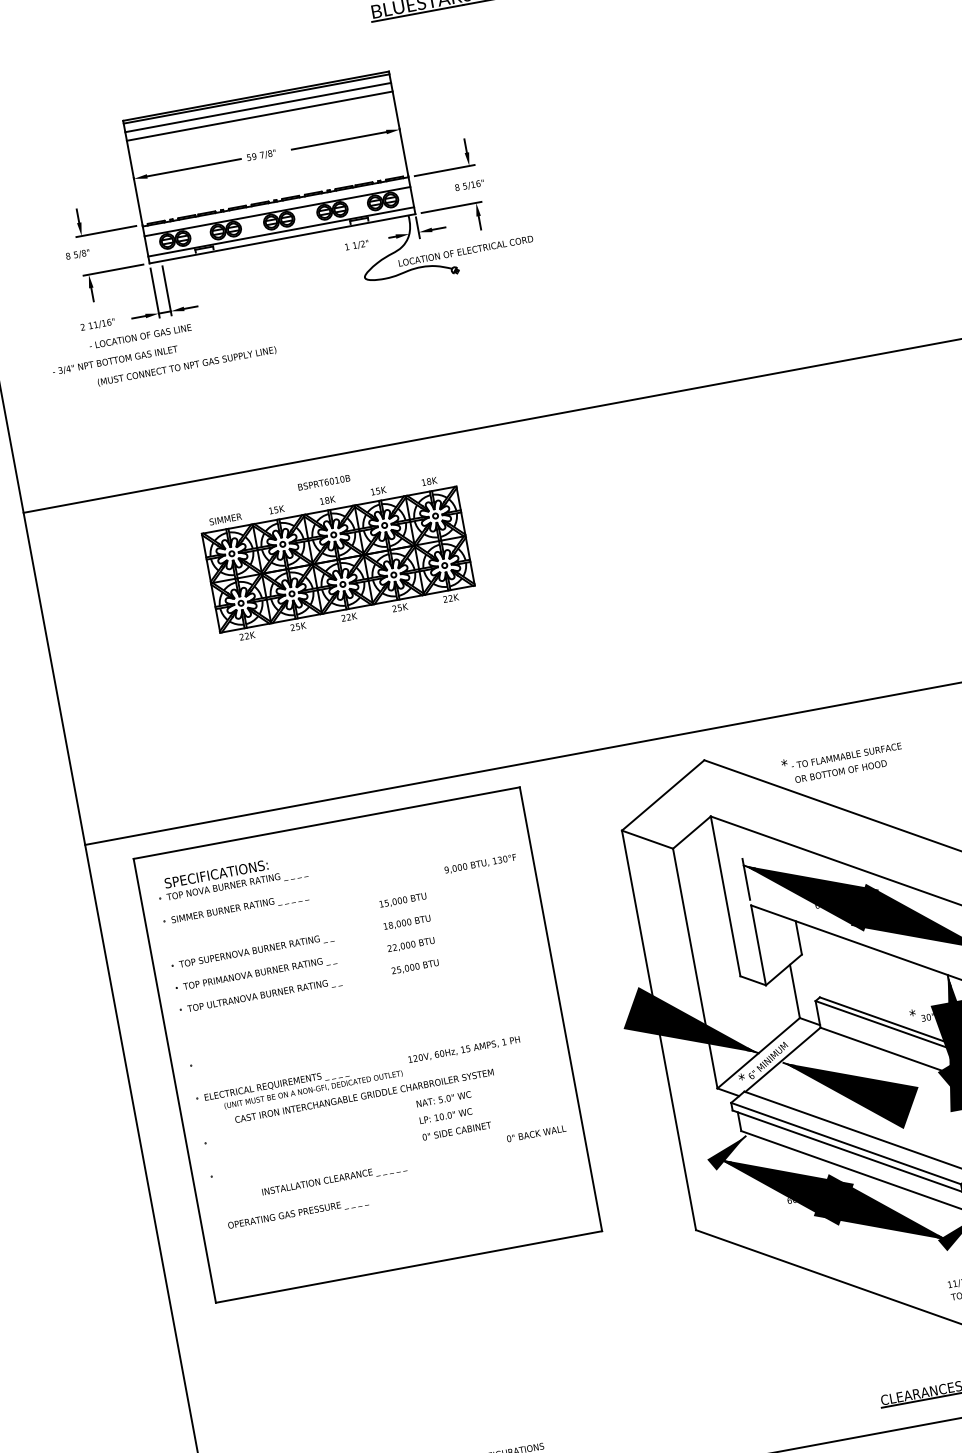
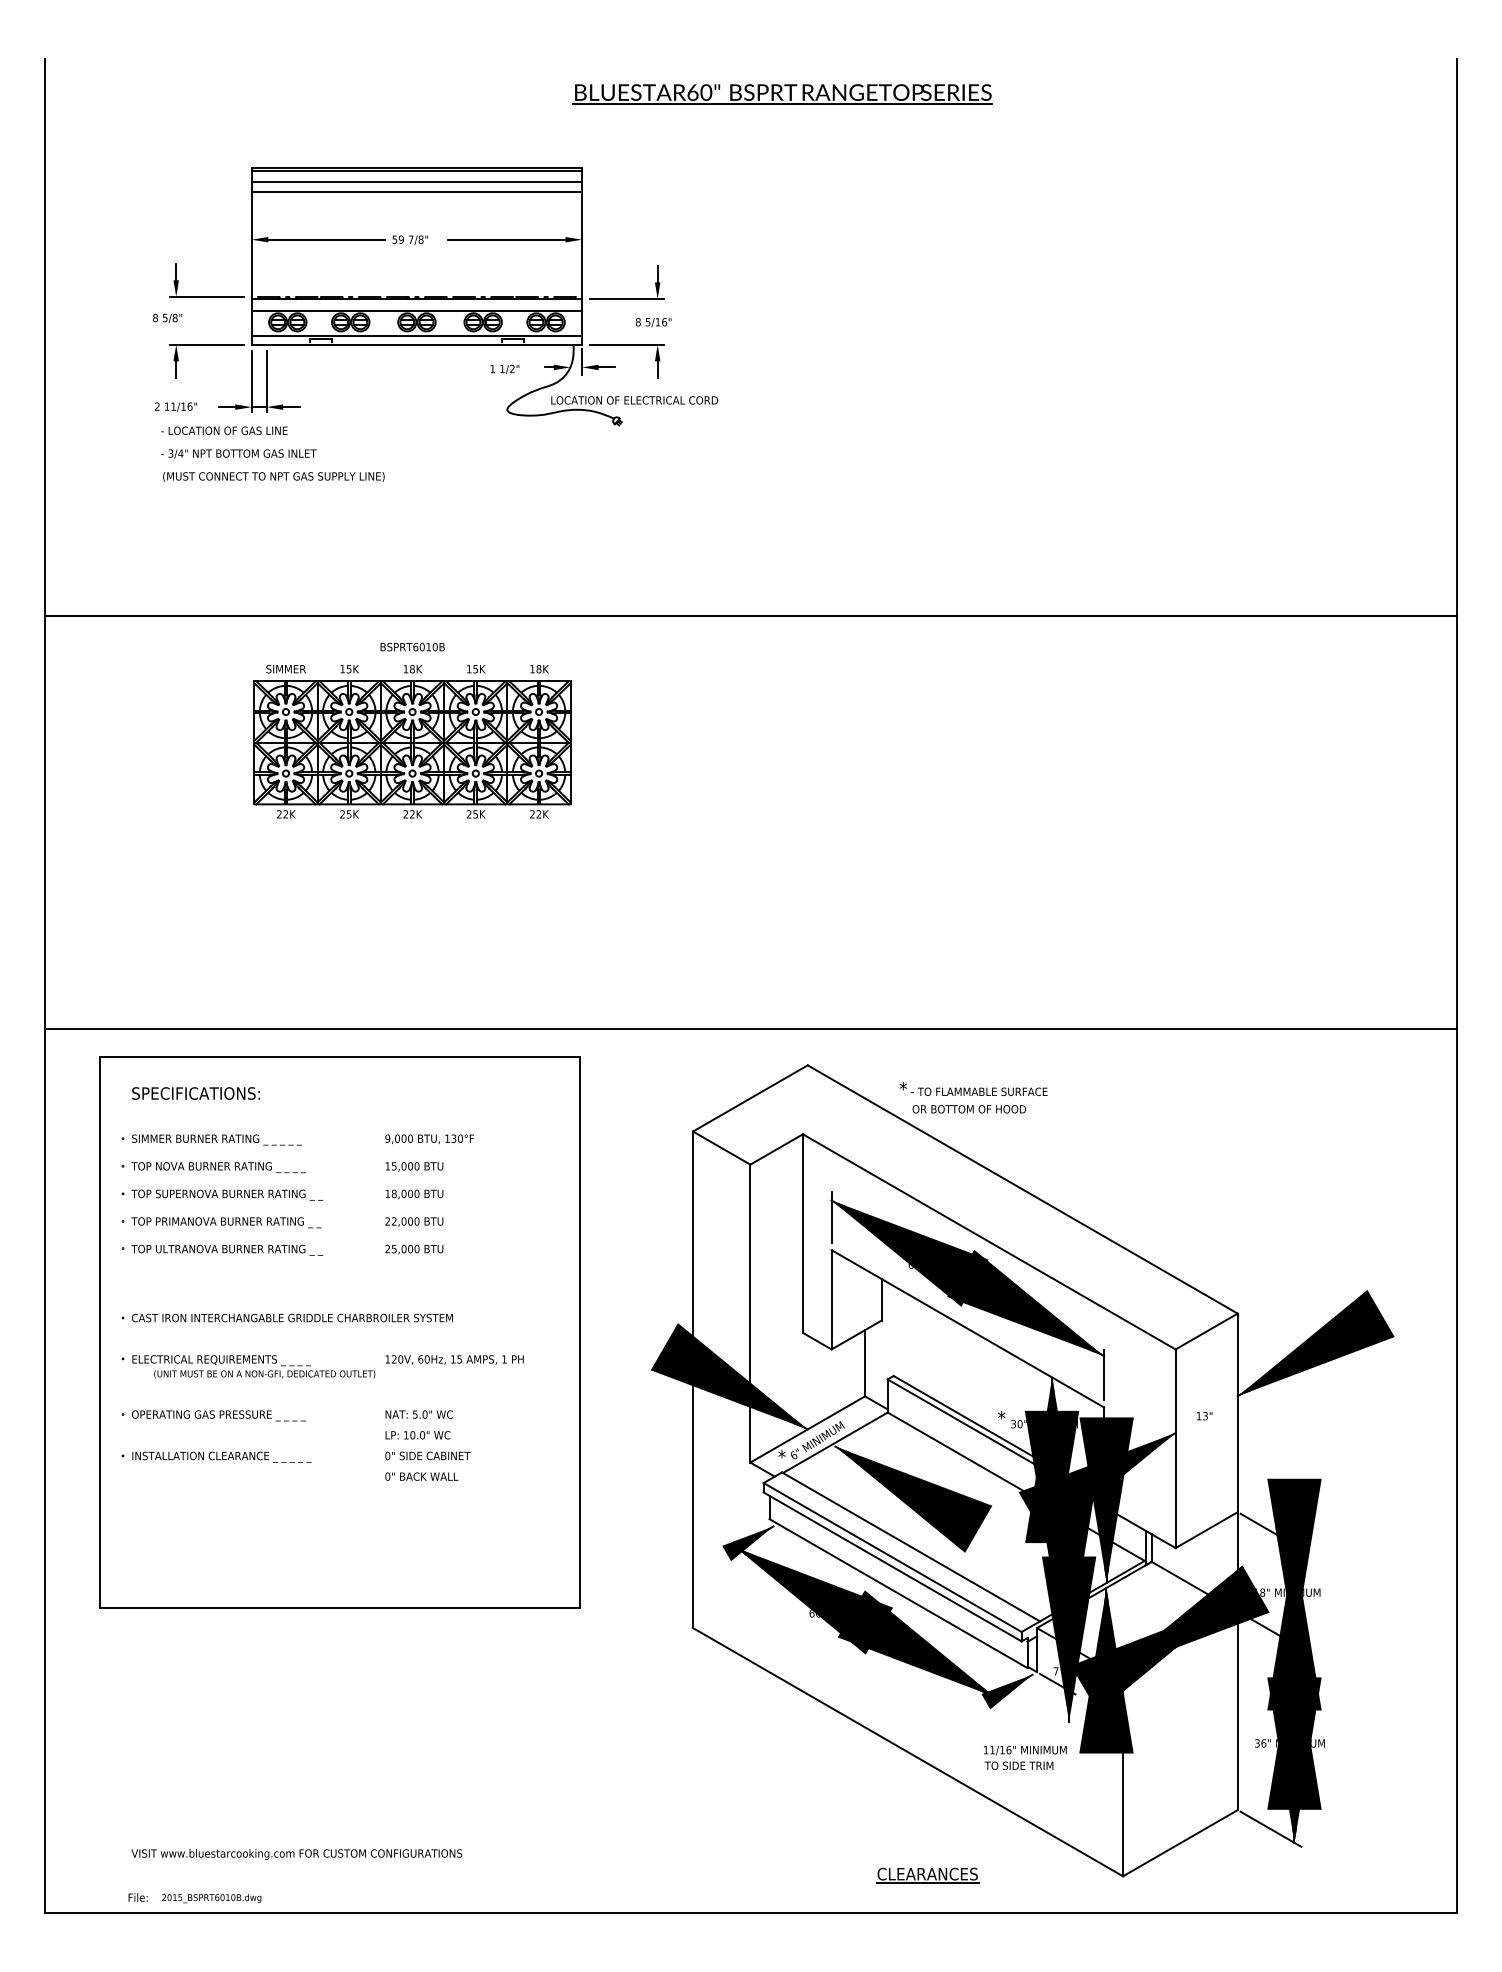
text: (114, 360) -> (238, 453), moved
text: (480, 863) -> (429, 1138), moved
text: (233, 886) -> (213, 1167), moved
text: (364, 1095) -> (292, 1317), moved
text: (536, 1133) -> (421, 1476), moved
text: (334, 1179) -> (221, 1456), moved
text: (298, 1213) -> (218, 1415), moved

